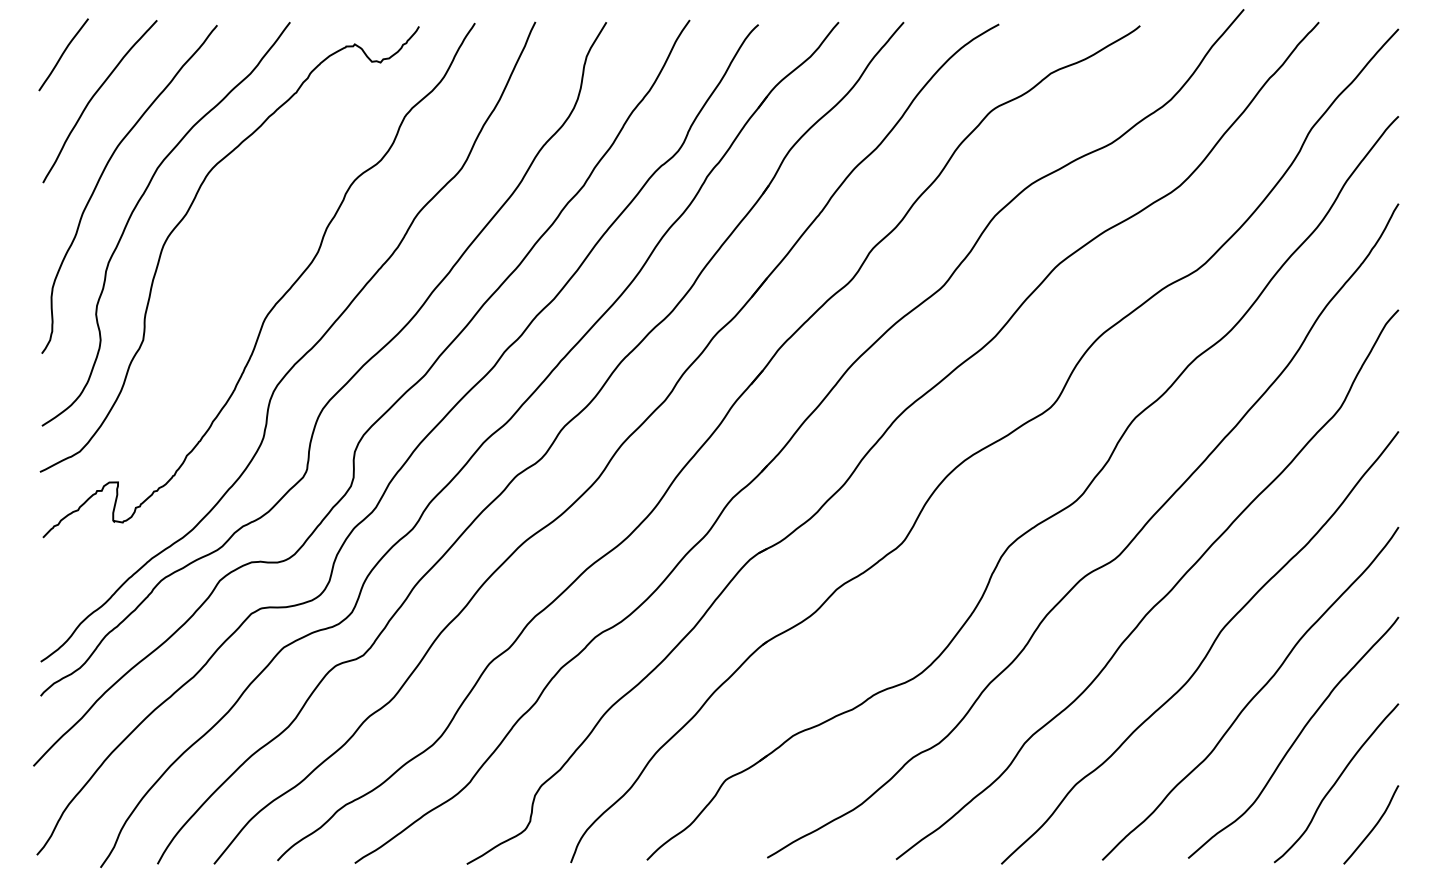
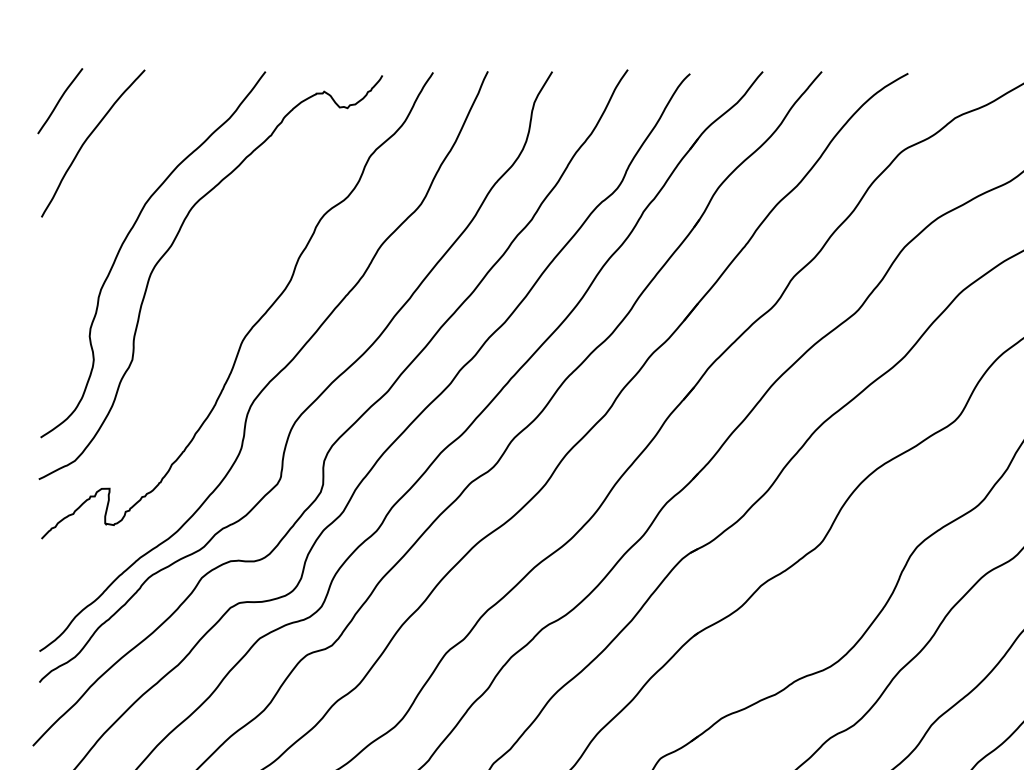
curve: (102, 175) -> (95, 210), removed

